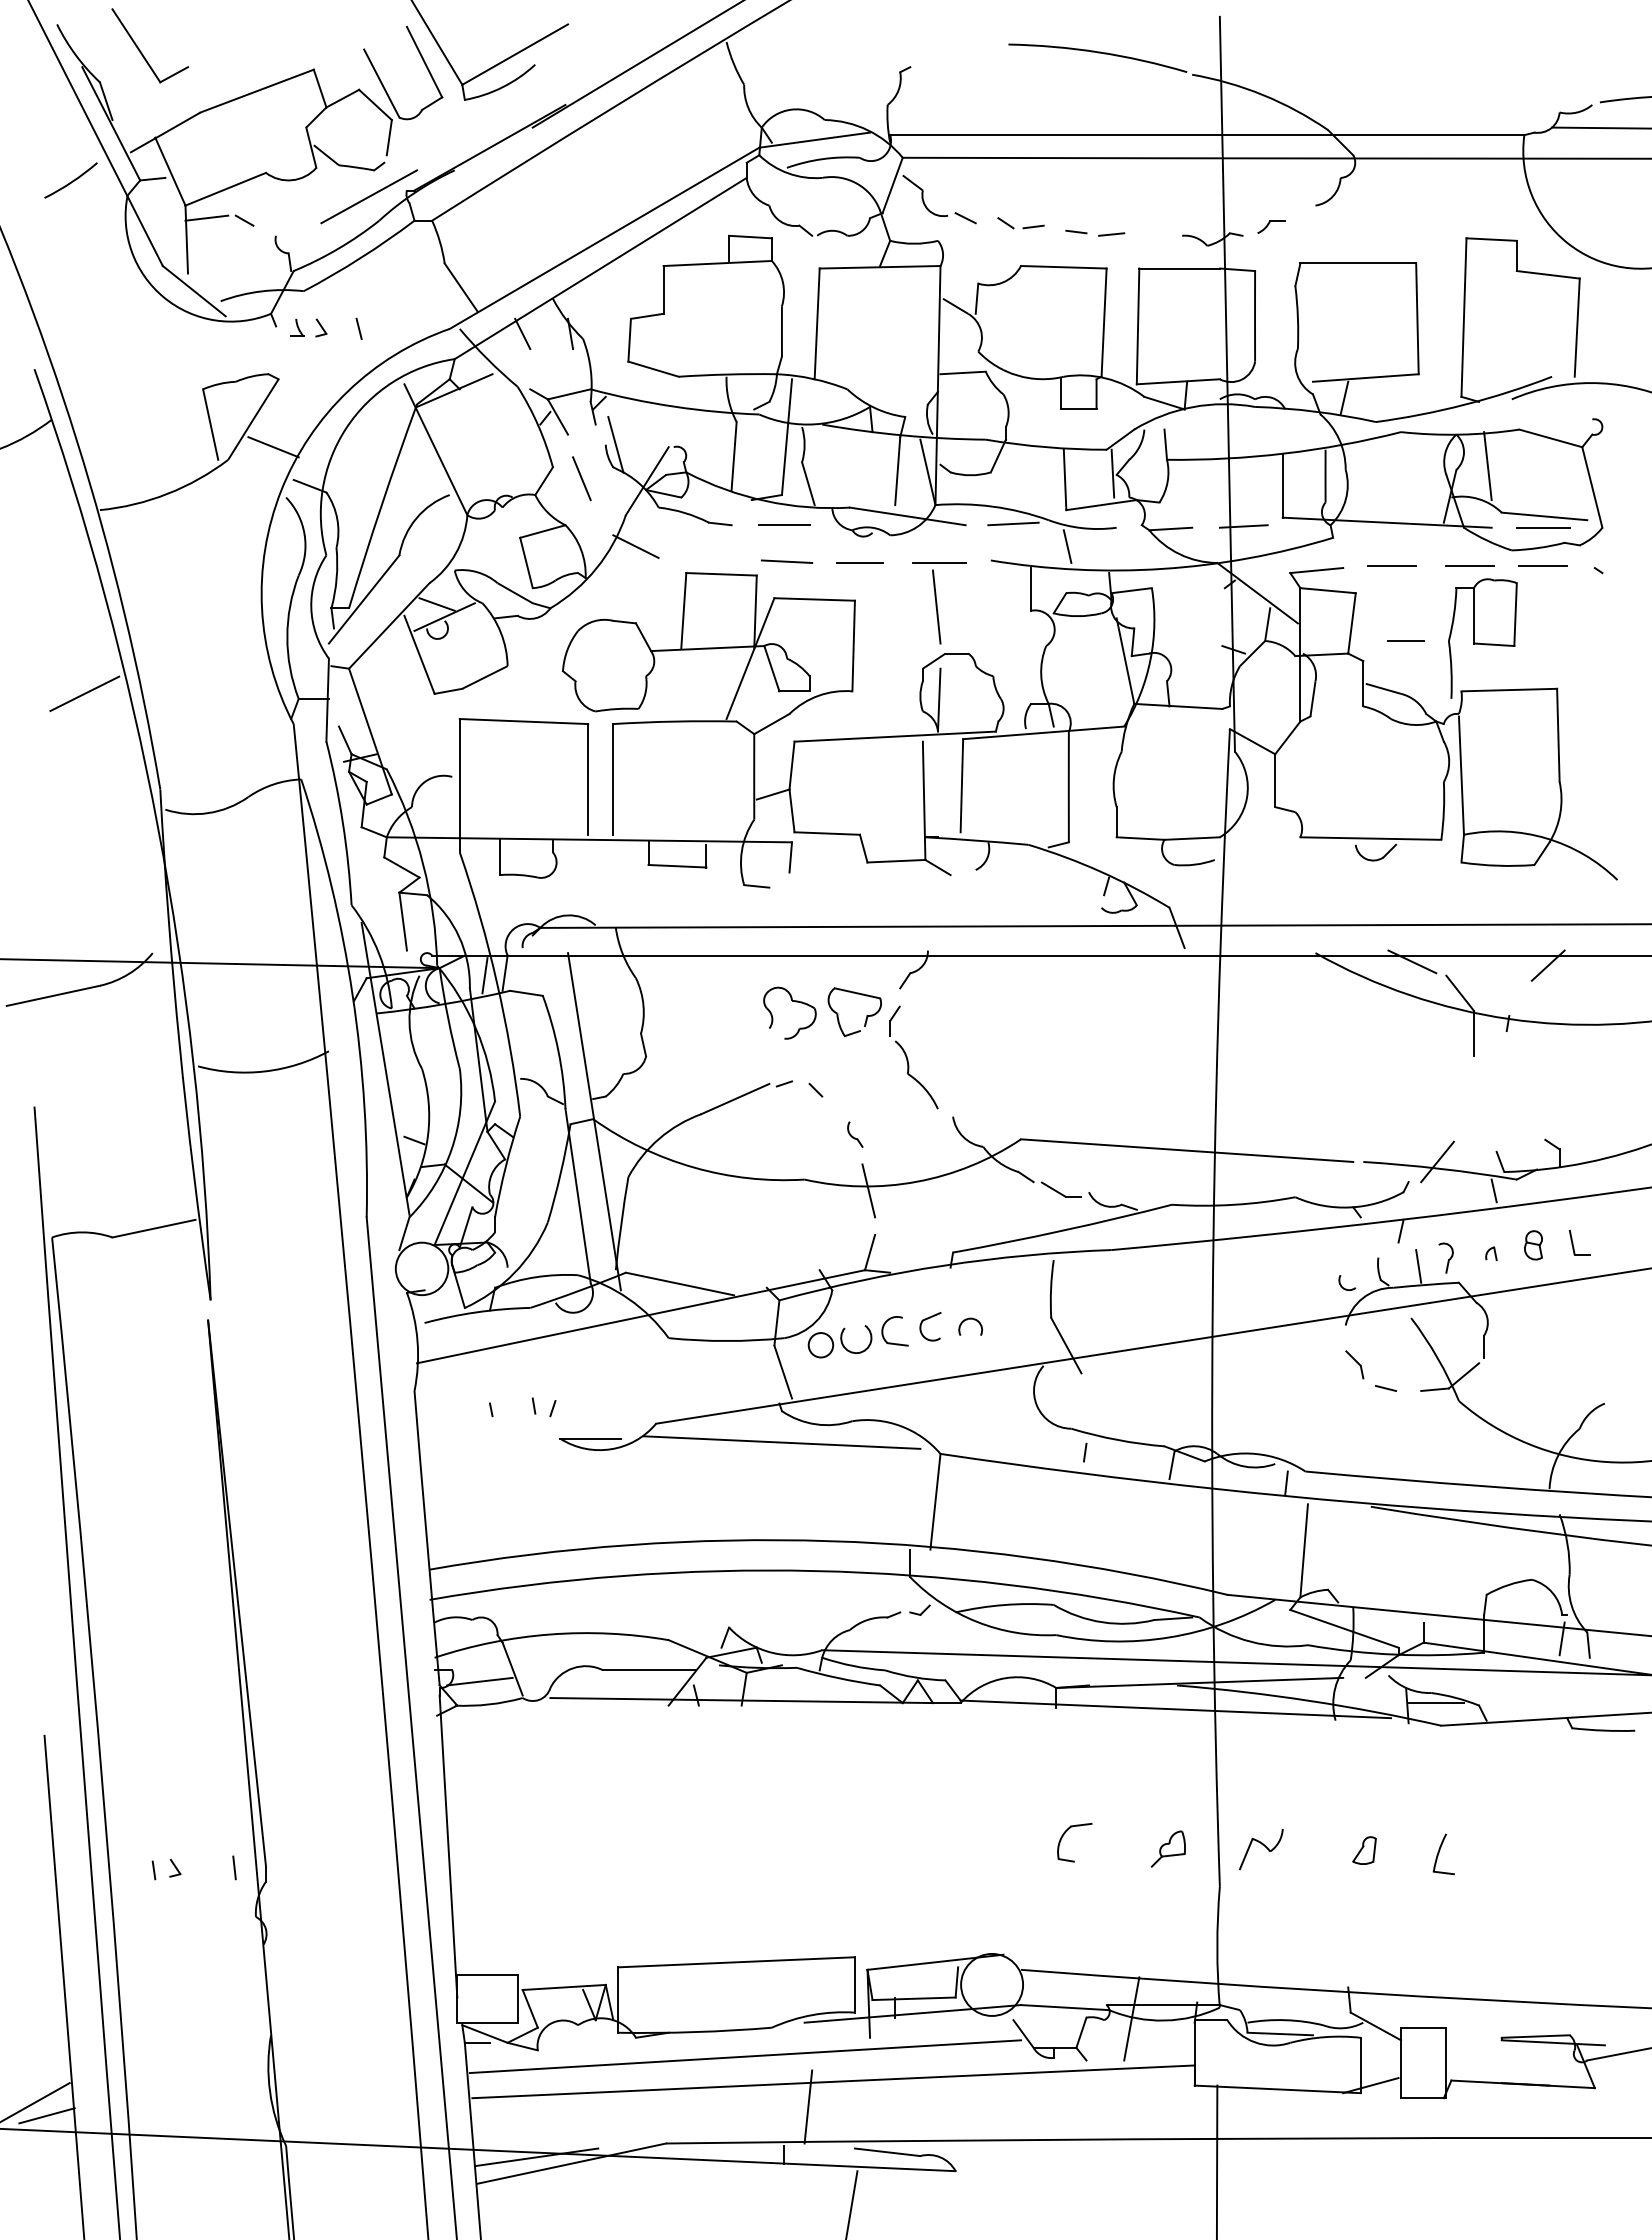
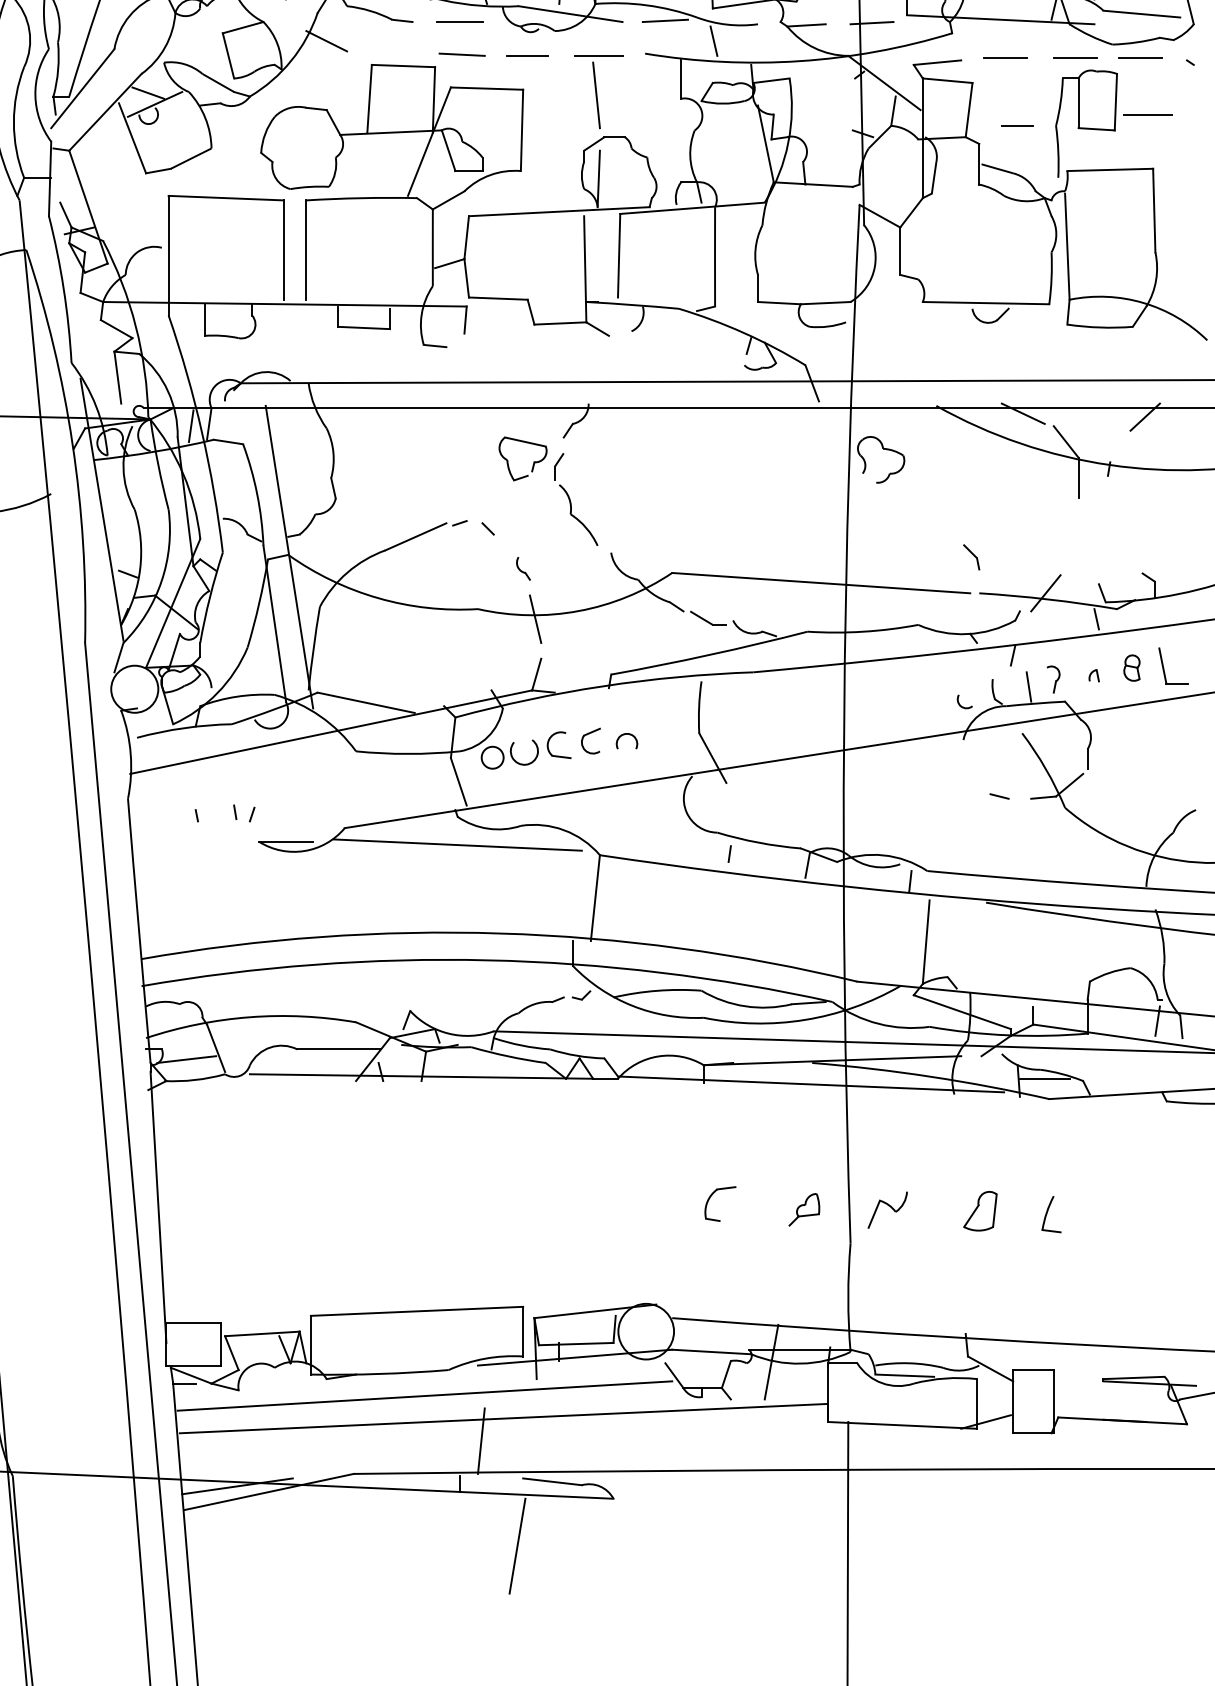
line: (1543, 527) -> (1148, 114), moved
part: (792, 1001) -> (883, 449), moved
part: (1579, 1242) -> (1173, 665), size x1.6
part: (1354, 1364) -> (971, 556), moved
part: (1364, 1850) -> (980, 1211), size x1.6

